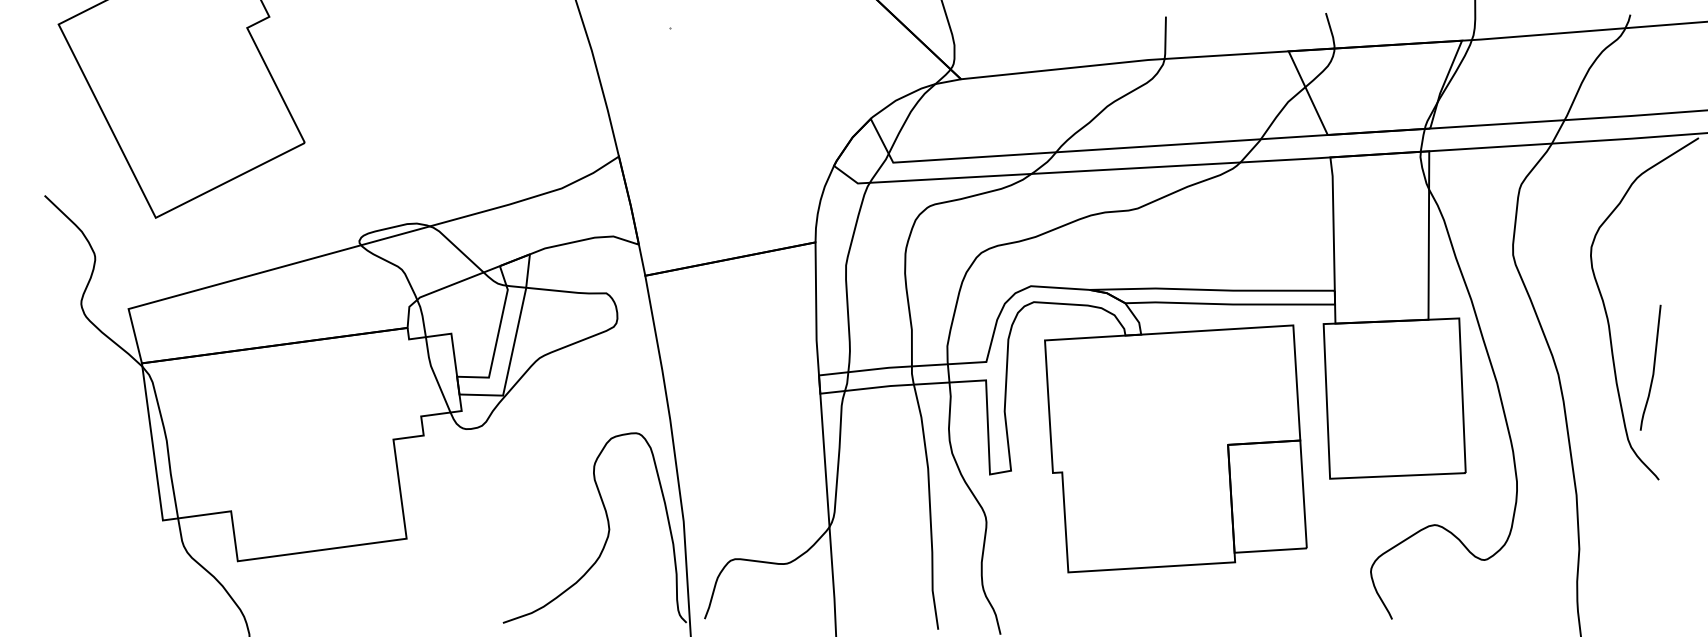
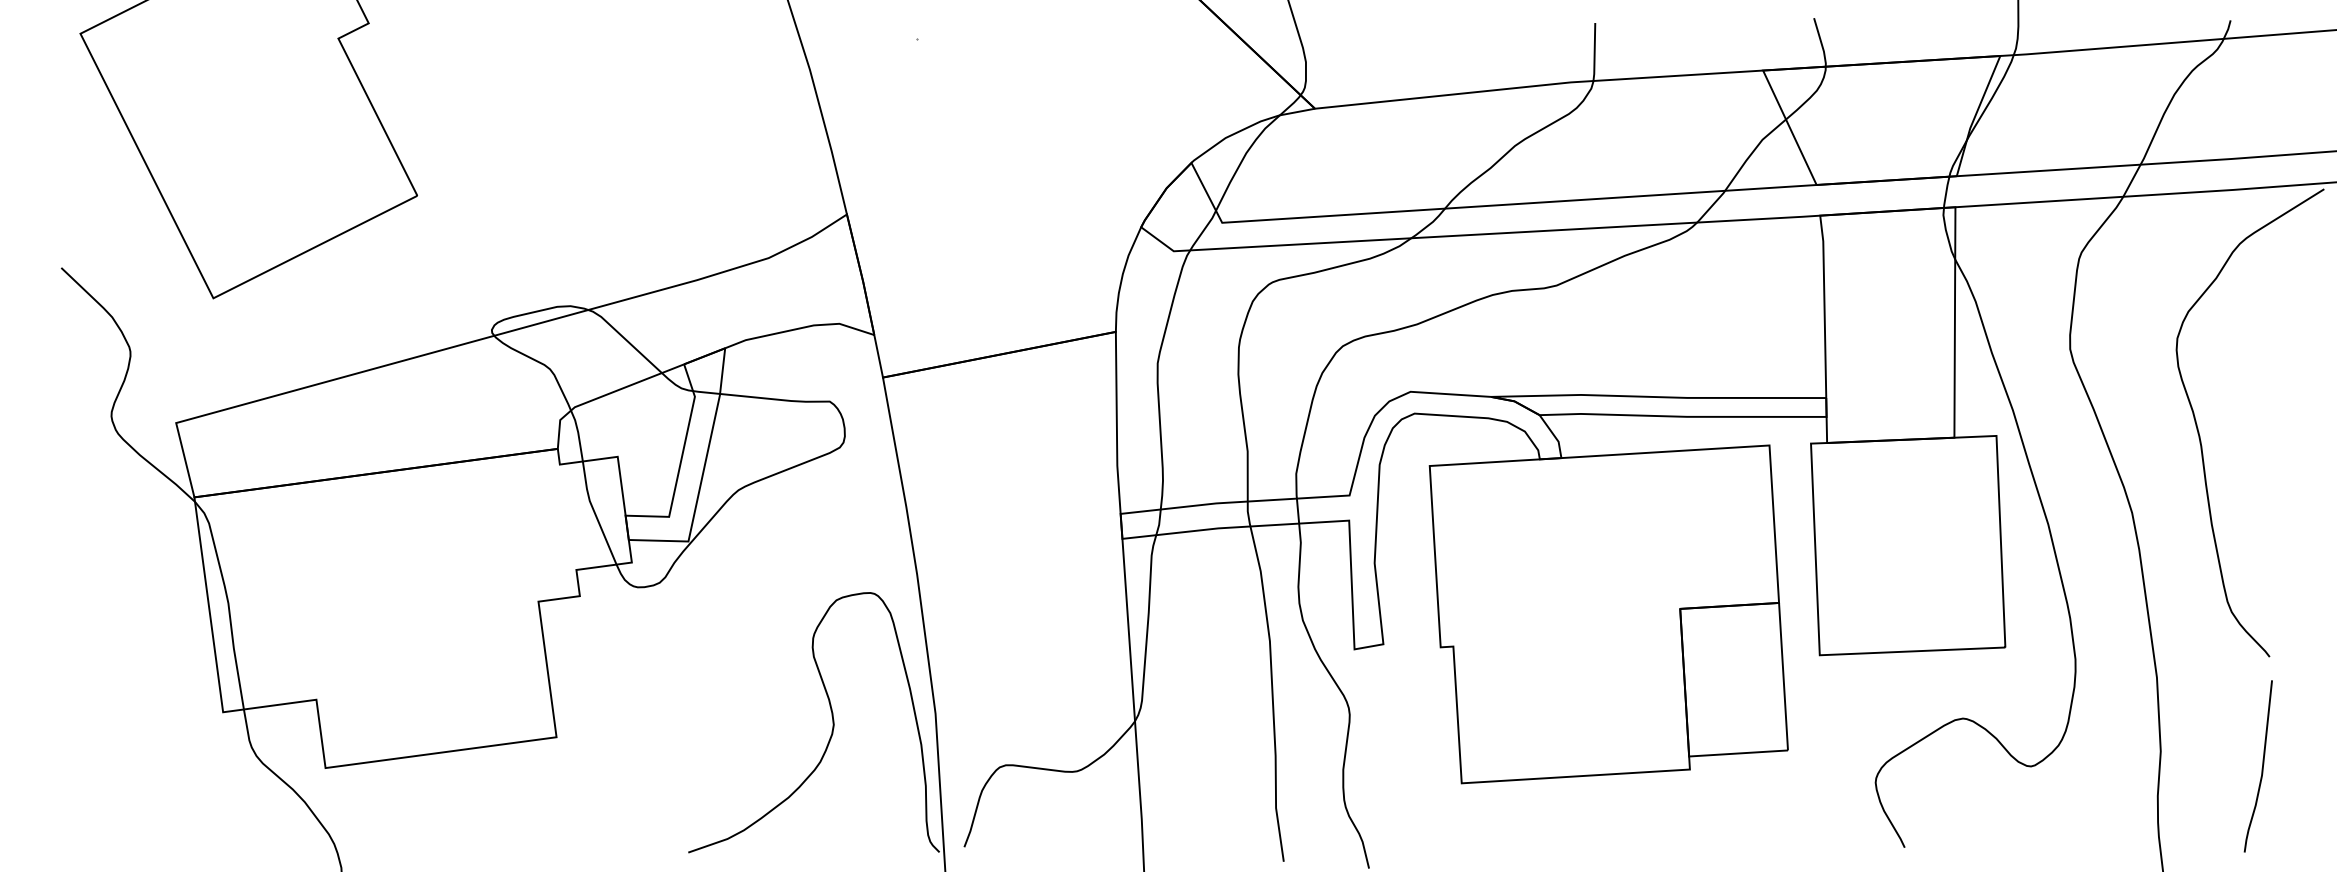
curve: (1652, 369) -> (2261, 768), moved

